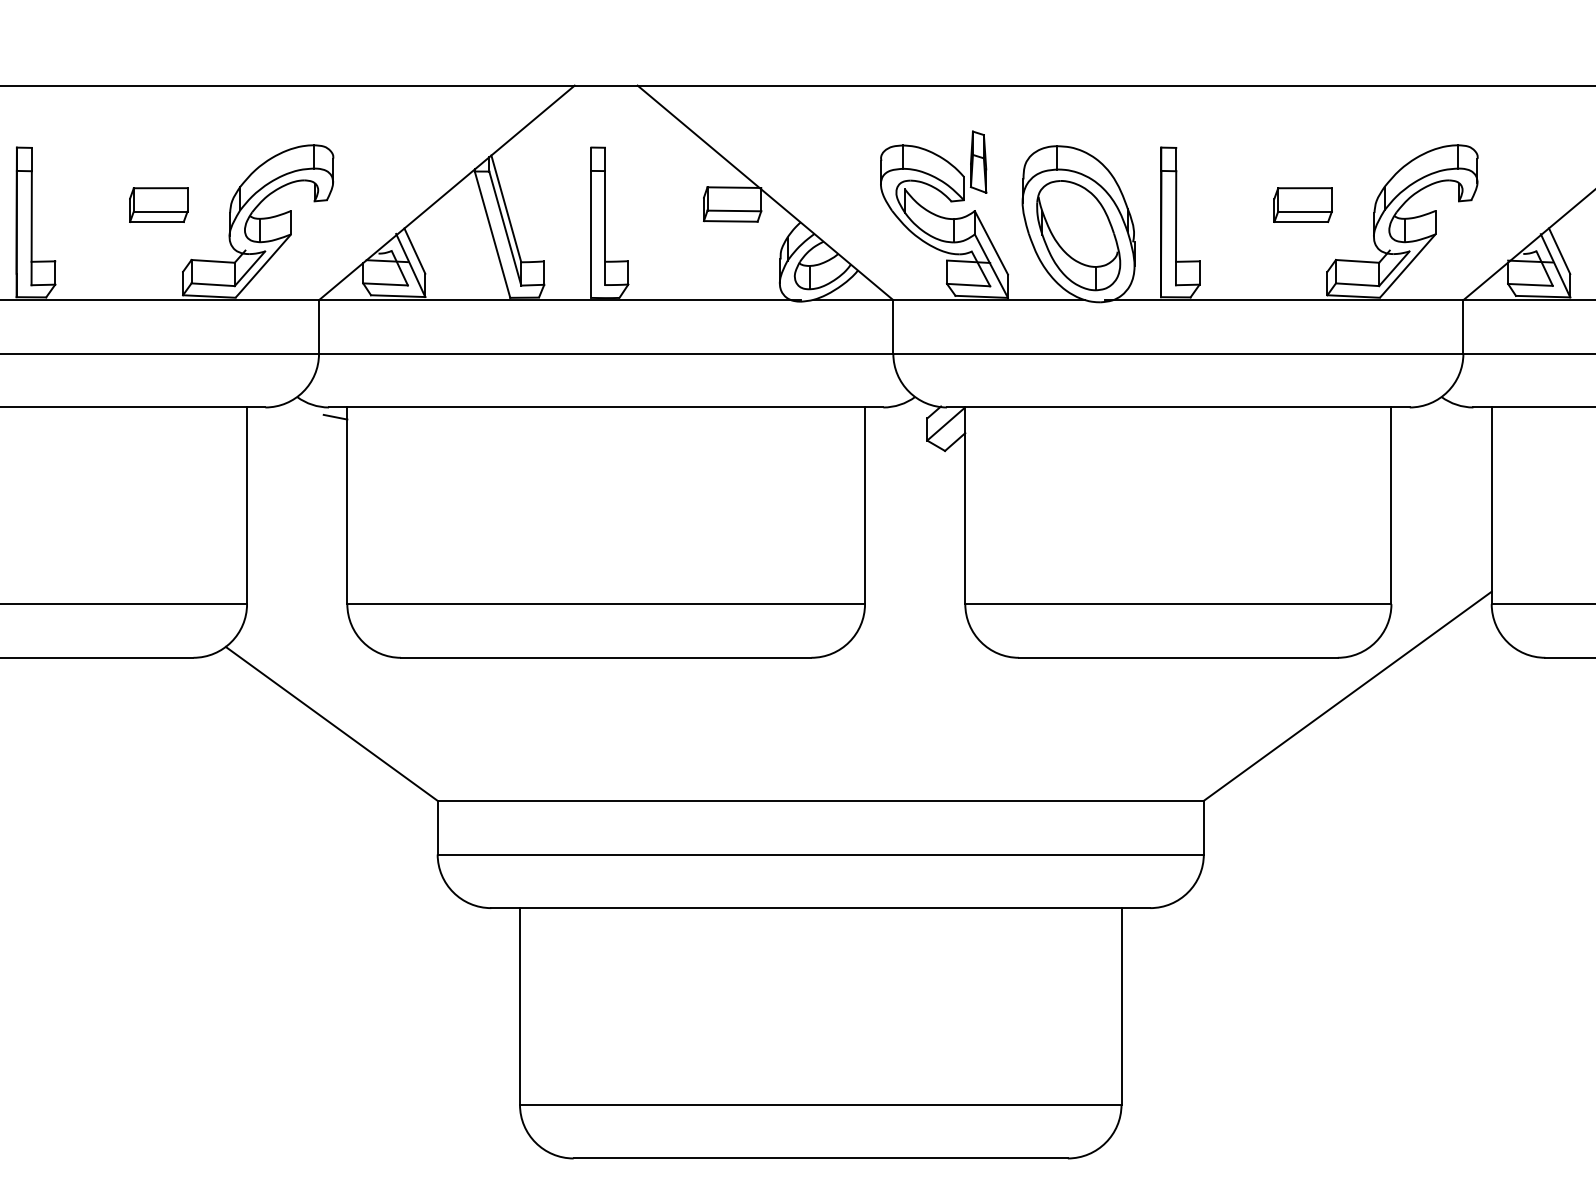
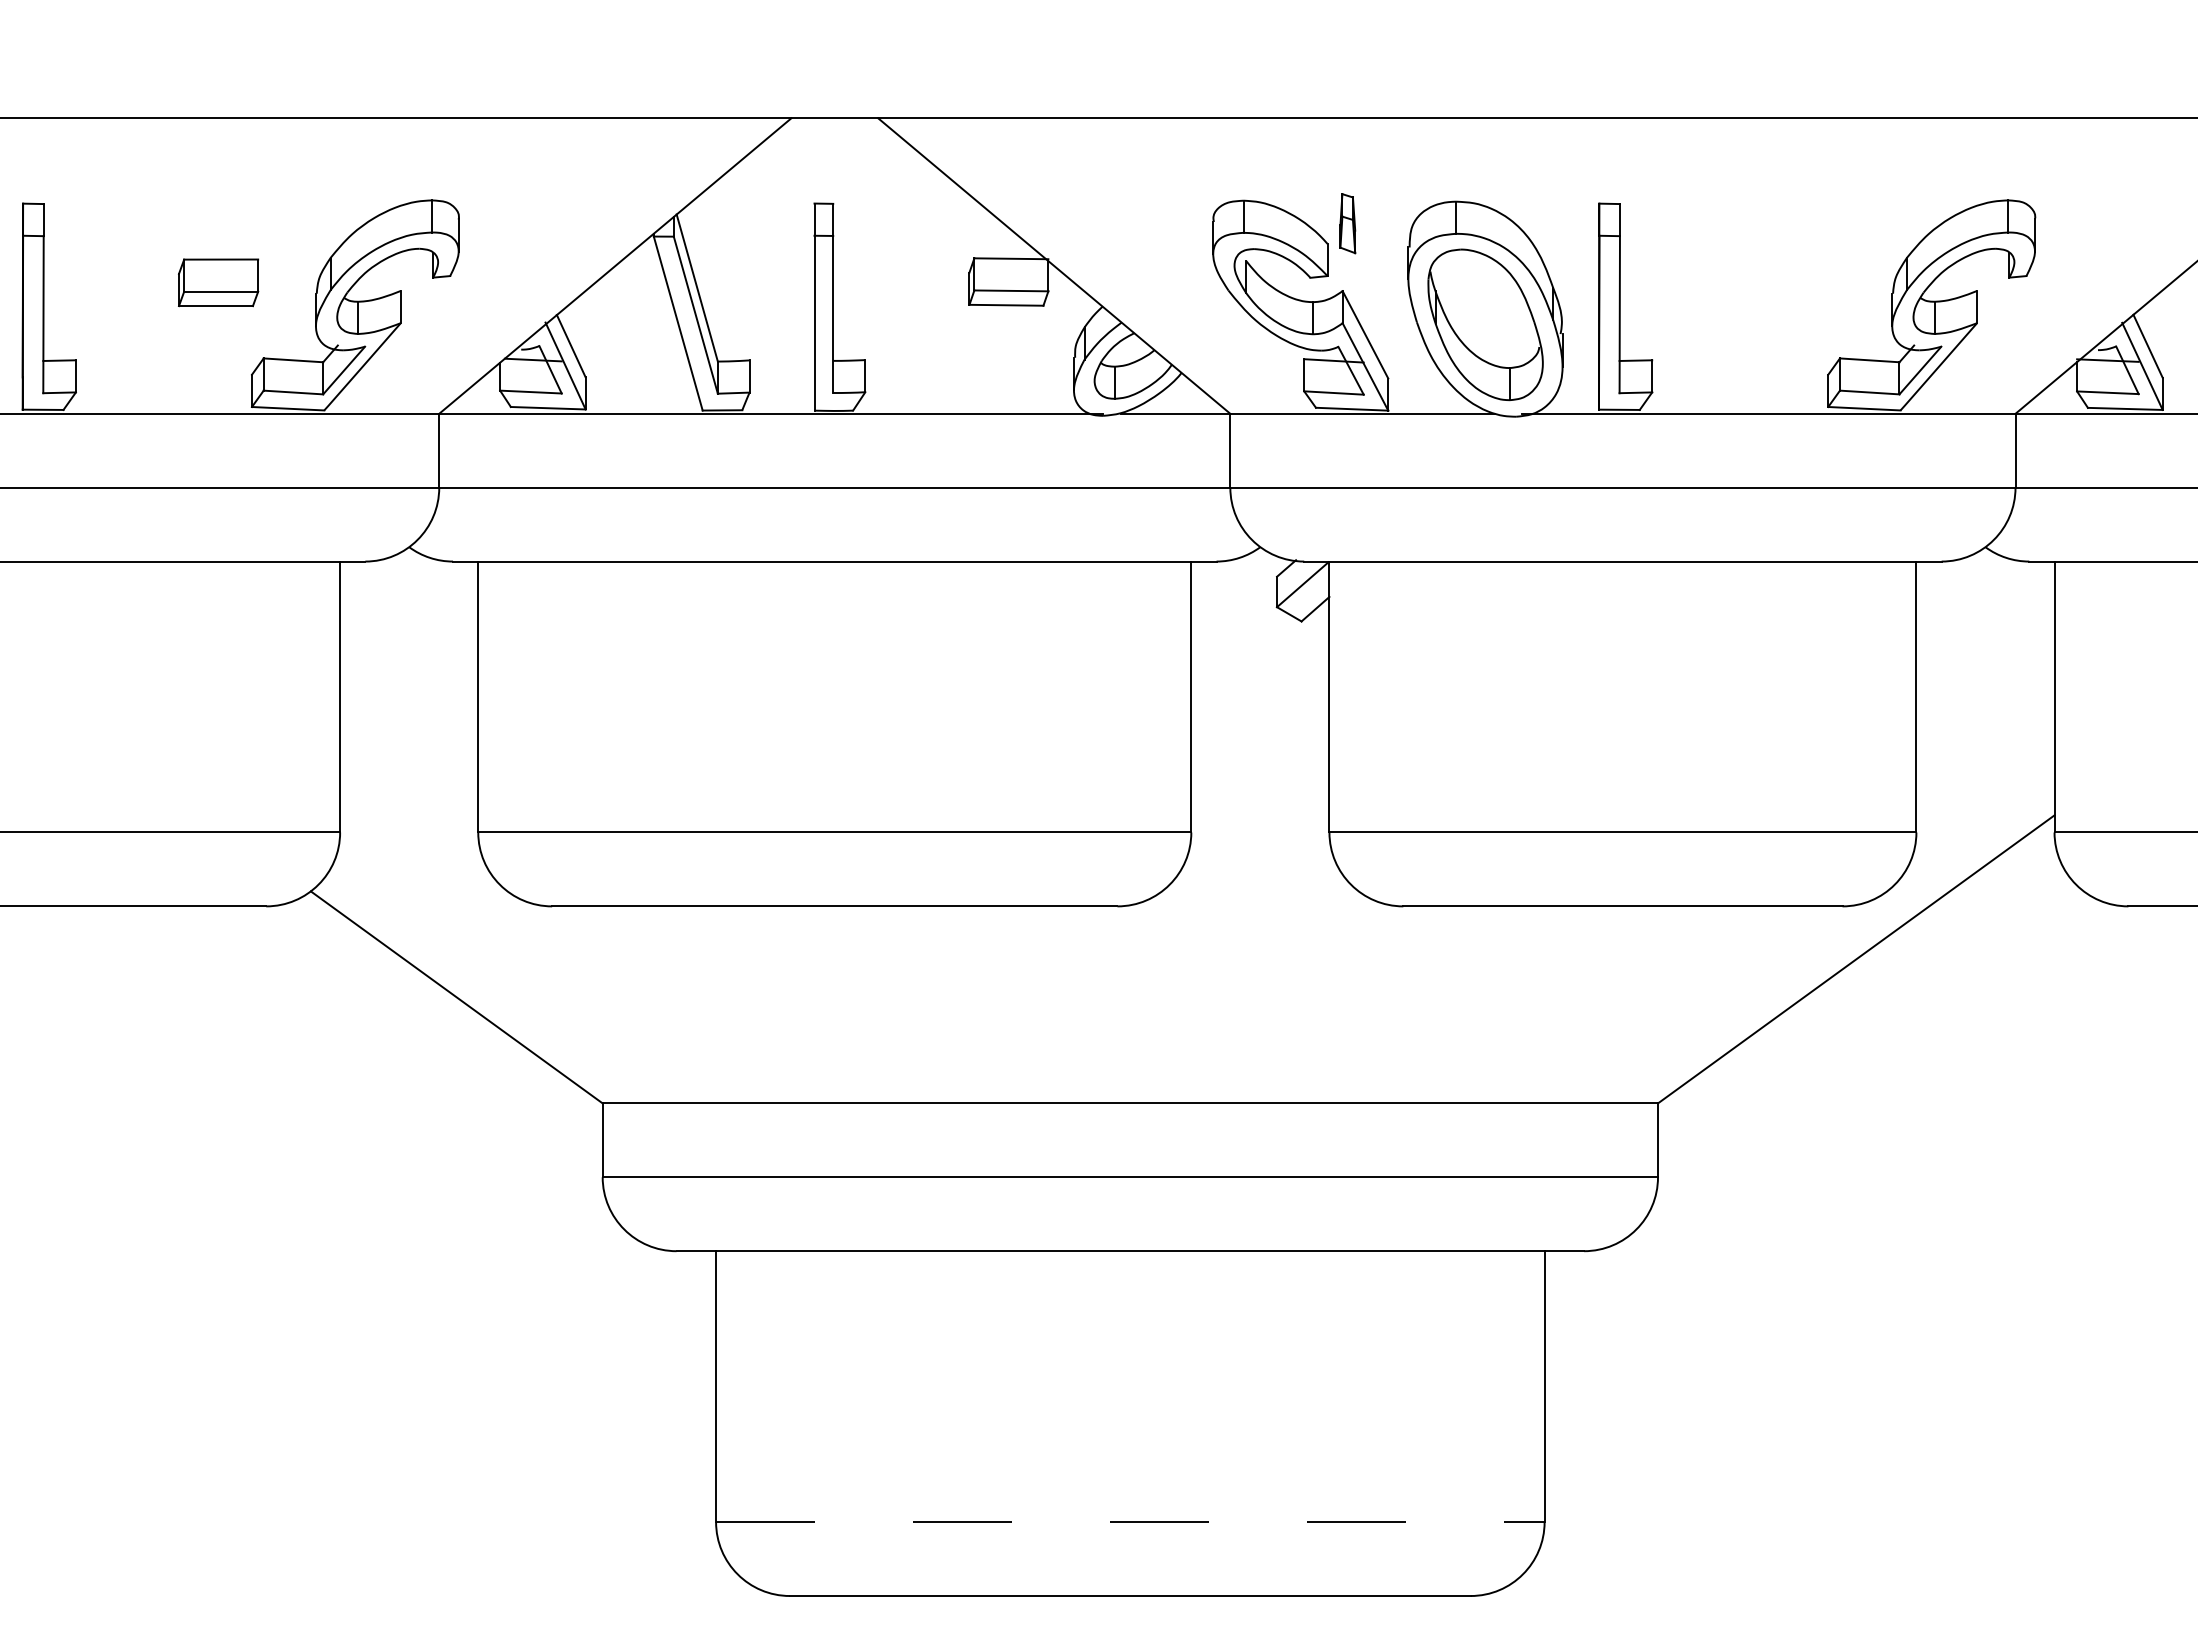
part: (978, 162) -> (1347, 223), size x0.7
part: (1302, 204) -> (1794, 282), removed
line: (335, 416) -> (461, 574), removed
line: (820, 1105) -> (1130, 1522), solid -> dashed

